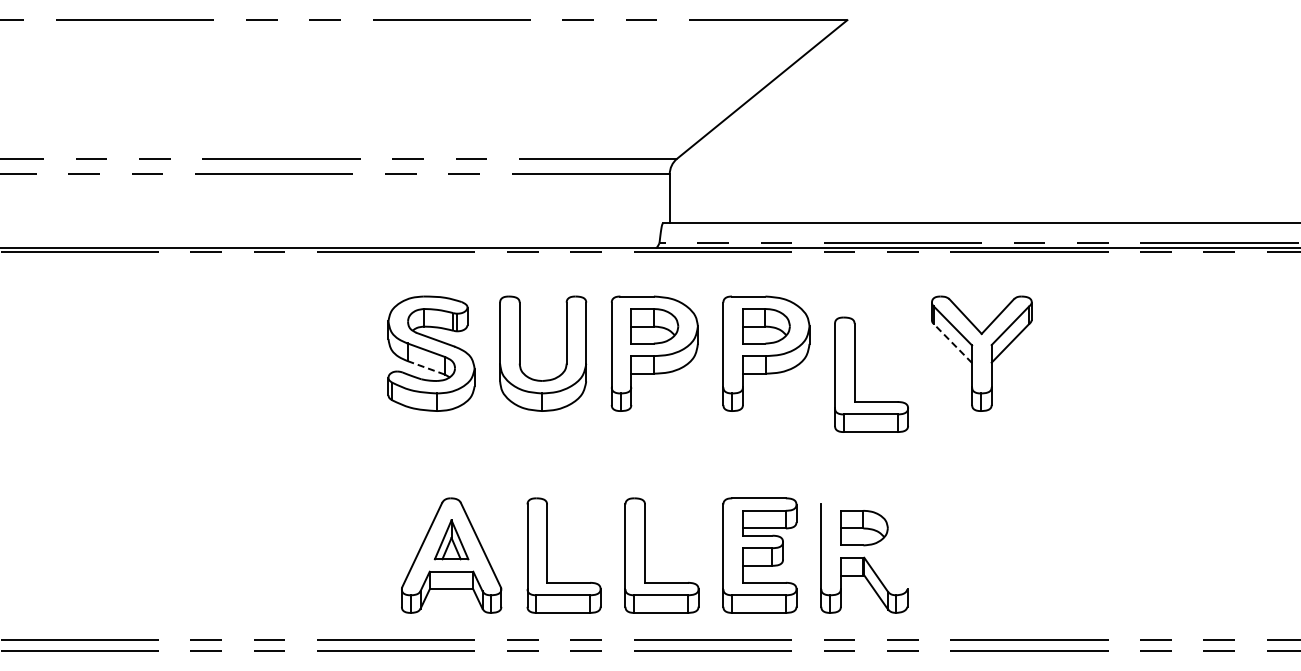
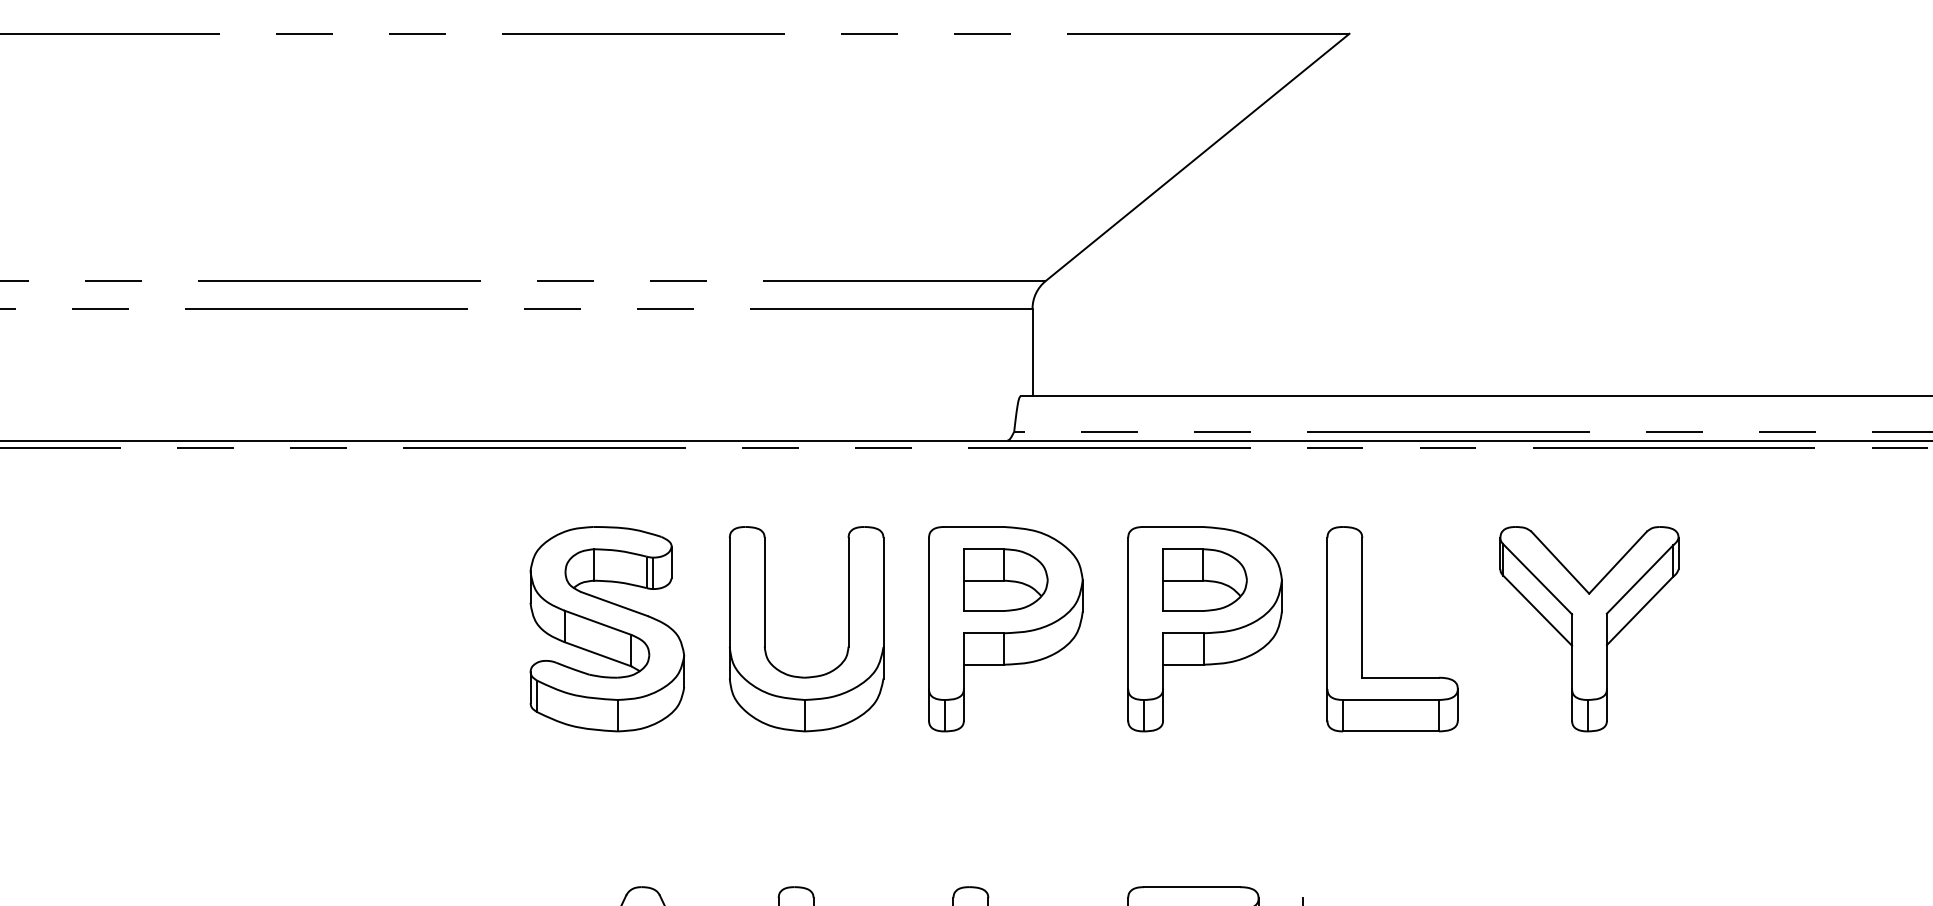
line: (952, 343) -> (1537, 610), dashed -> solid
line: (426, 367) -> (598, 653), dashed -> solid
part: (855, 374) -> (1363, 628), moved

